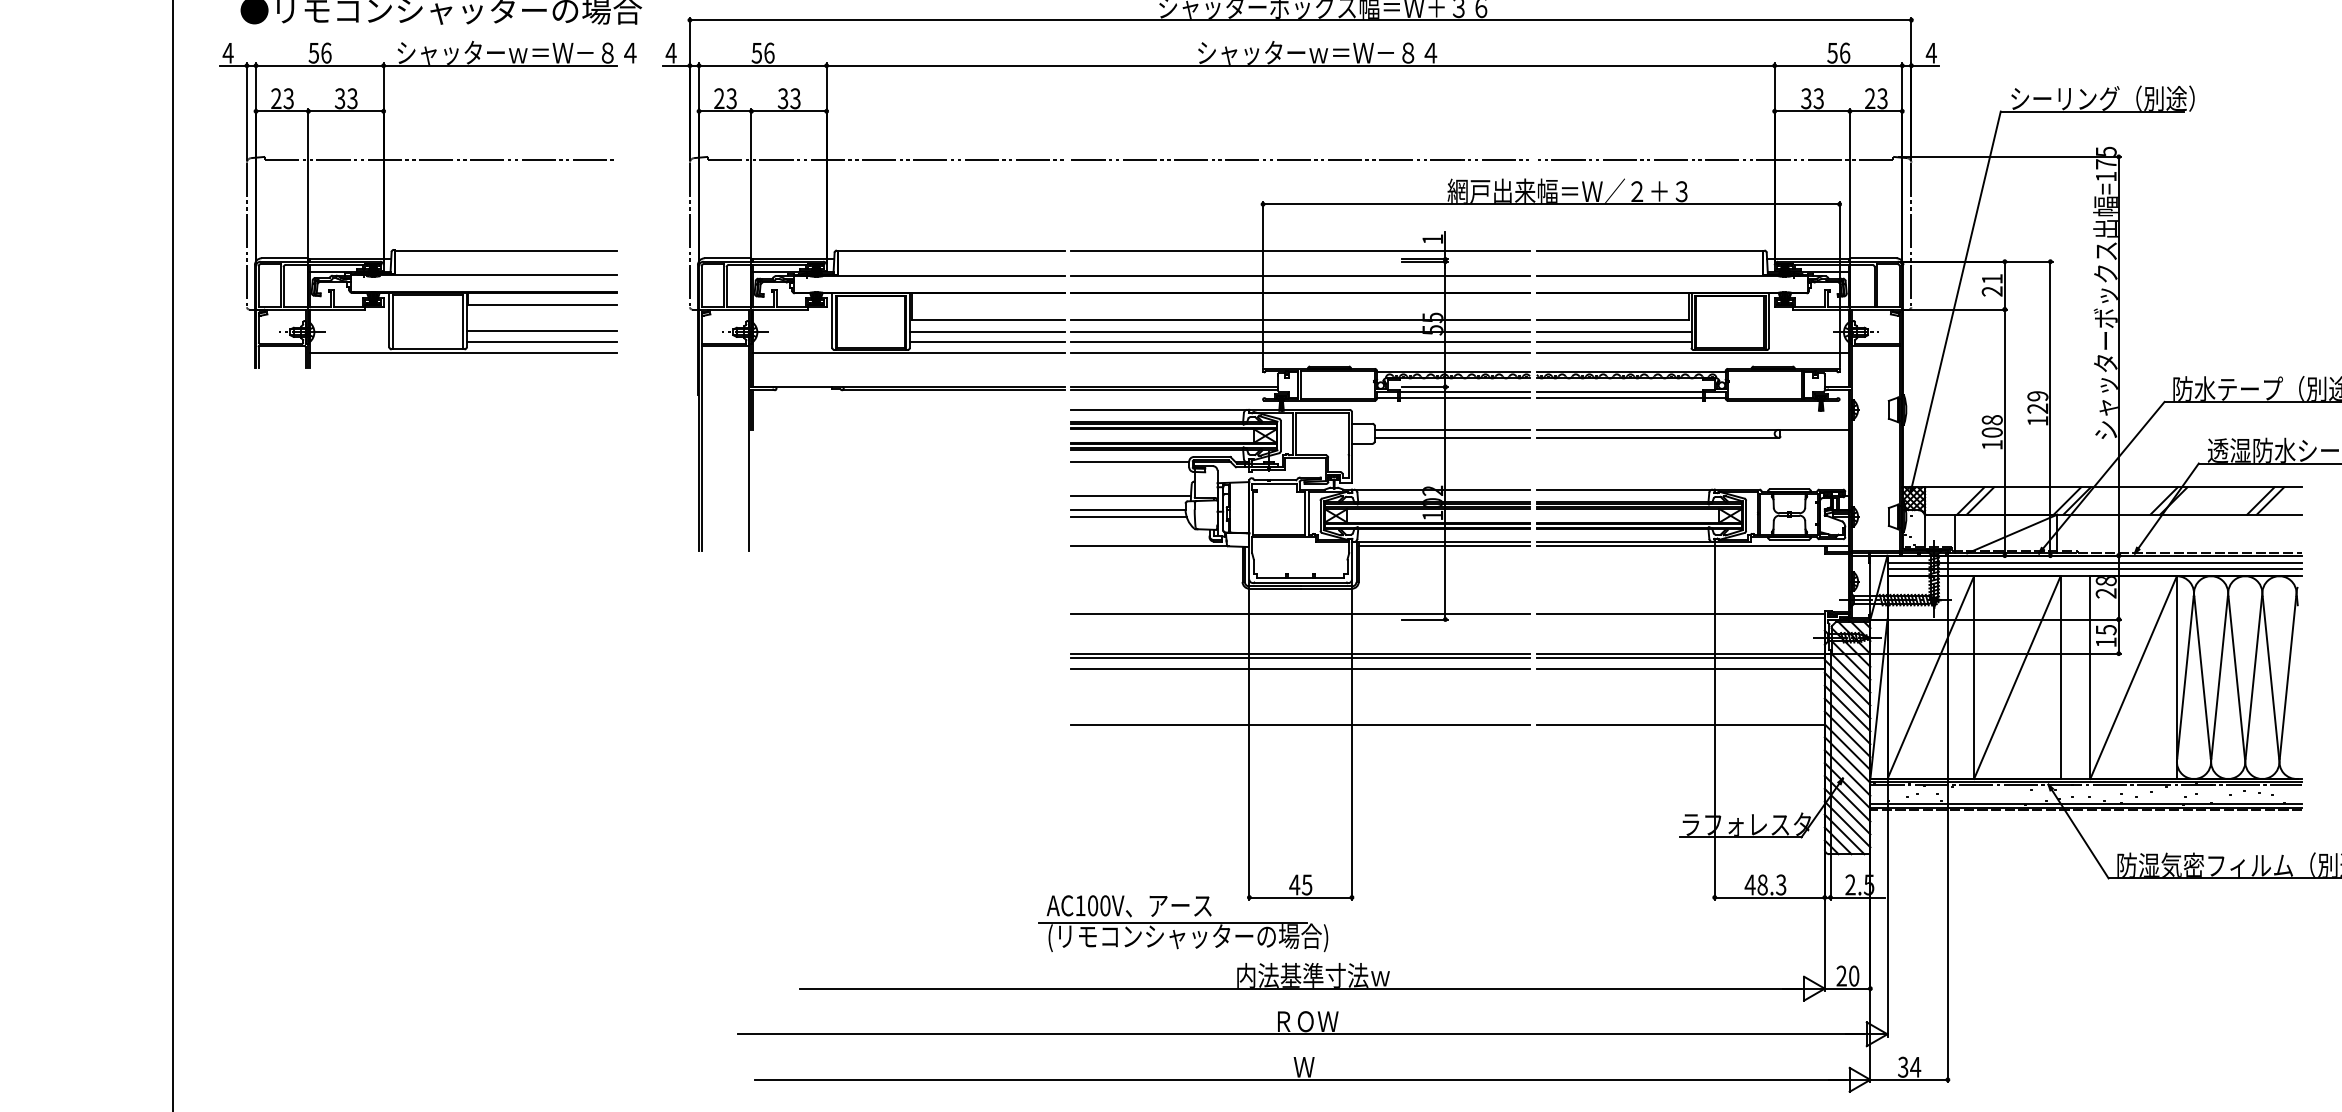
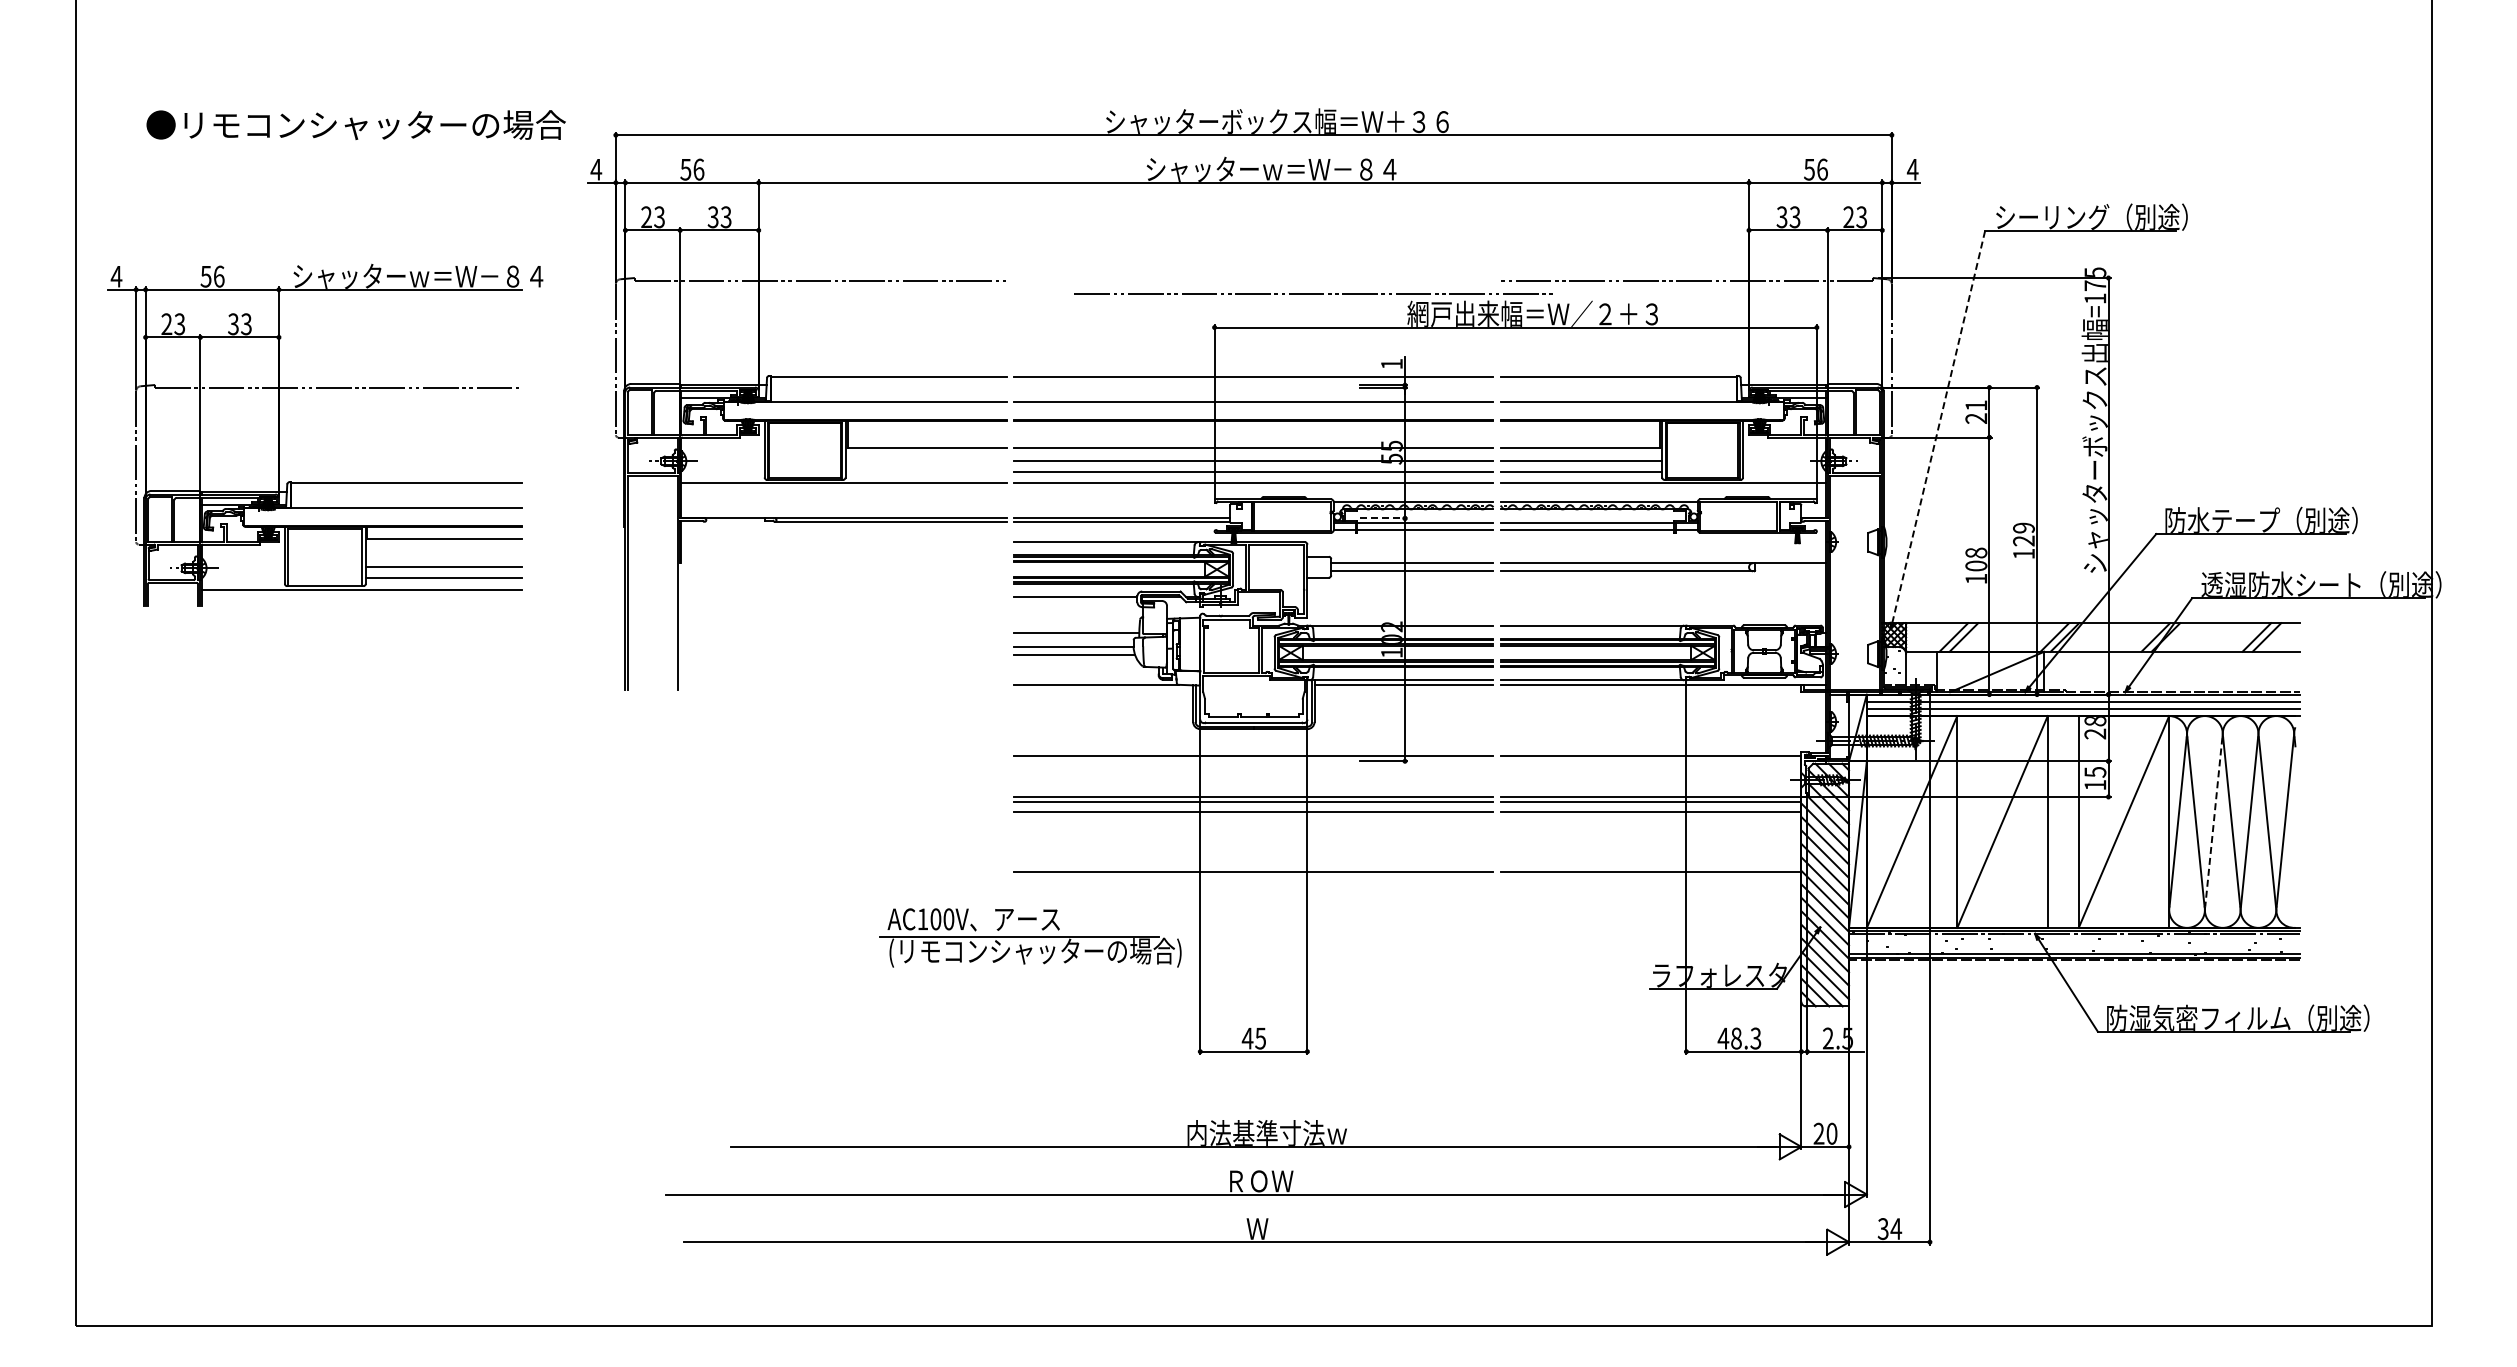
line: (1300, 159) -> (1313, 293), moved
part: (428, 160) -> (325, 388), moved
line: (1956, 299) -> (1938, 426), solid -> dashed
line: (987, 332) -> (926, 461), removed
line: (987, 342) -> (926, 471), removed
line: (1424, 387) -> (1383, 518), solid -> dashed
line: (2219, 677) -> (2213, 821), solid -> dashed
part: (1183, 923) -> (1030, 937), moved

